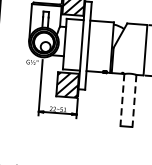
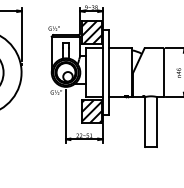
line: (122, 100) -> (145, 122), dashed -> solid
line: (134, 101) -> (157, 122), dashed -> solid

